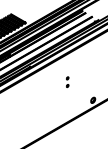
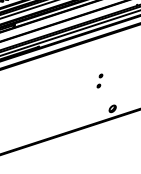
part: (67, 81) -> (99, 80), moved

